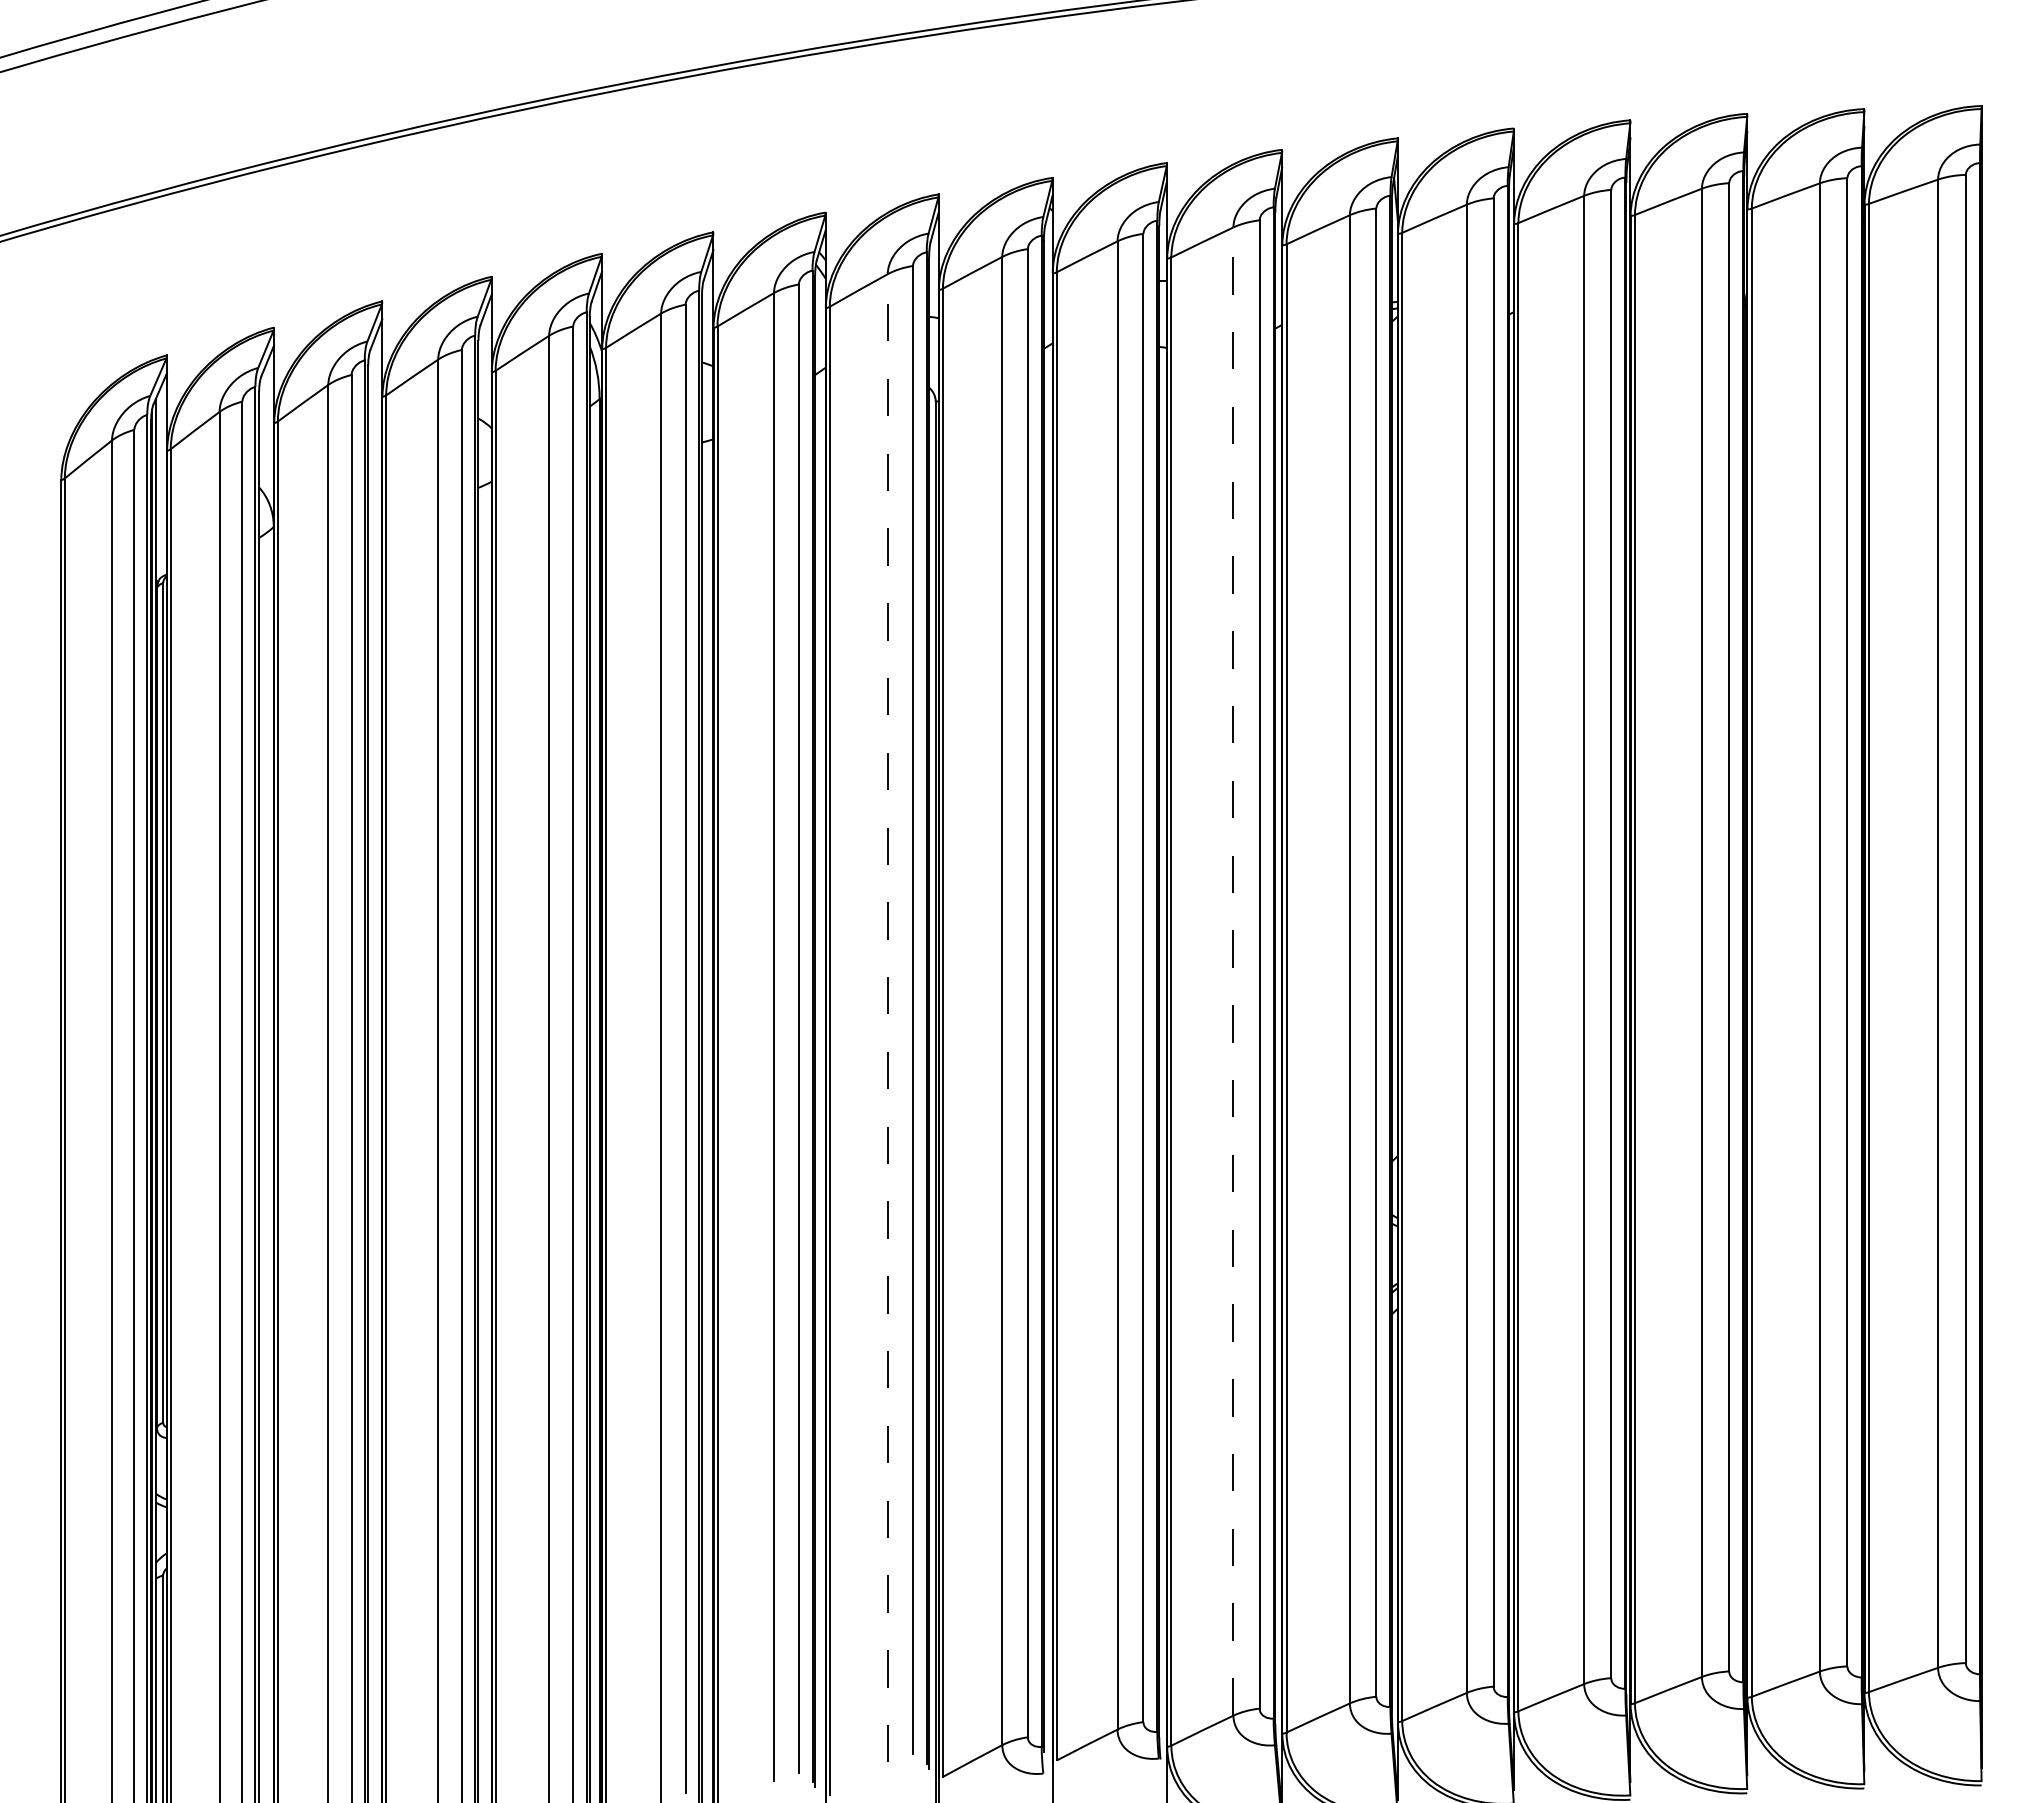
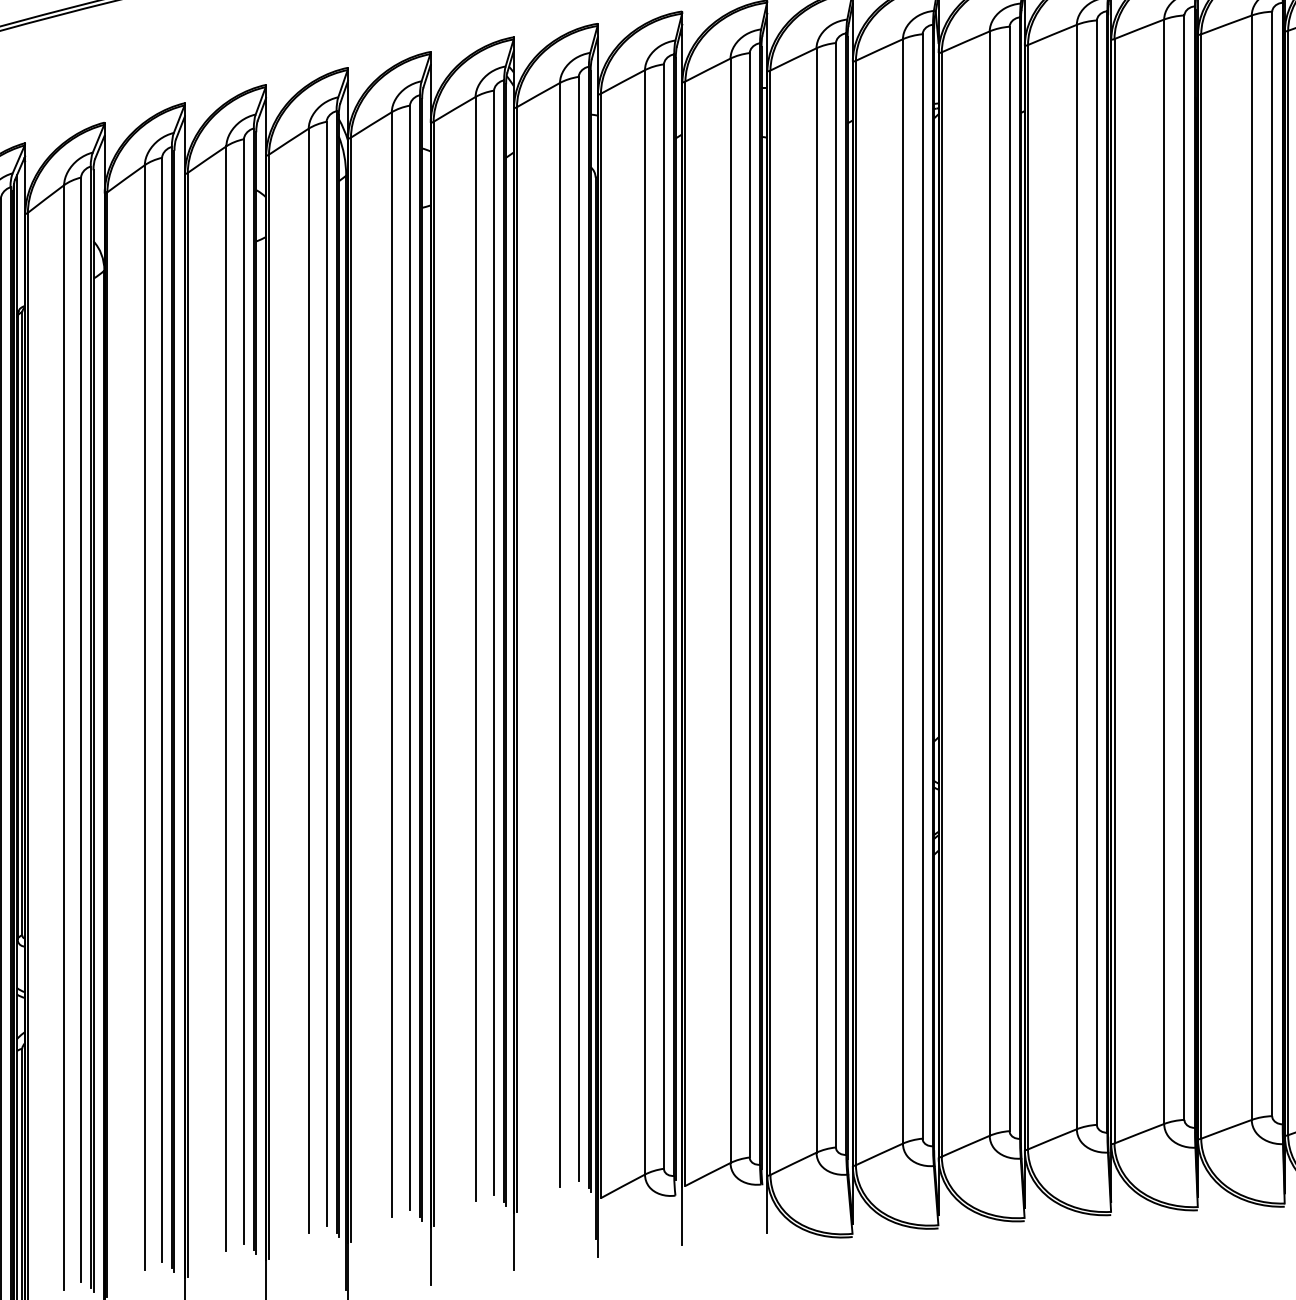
line: (1233, 971) -> (816, 600), dashed -> solid
line: (887, 1017) -> (559, 634), dashed -> solid

